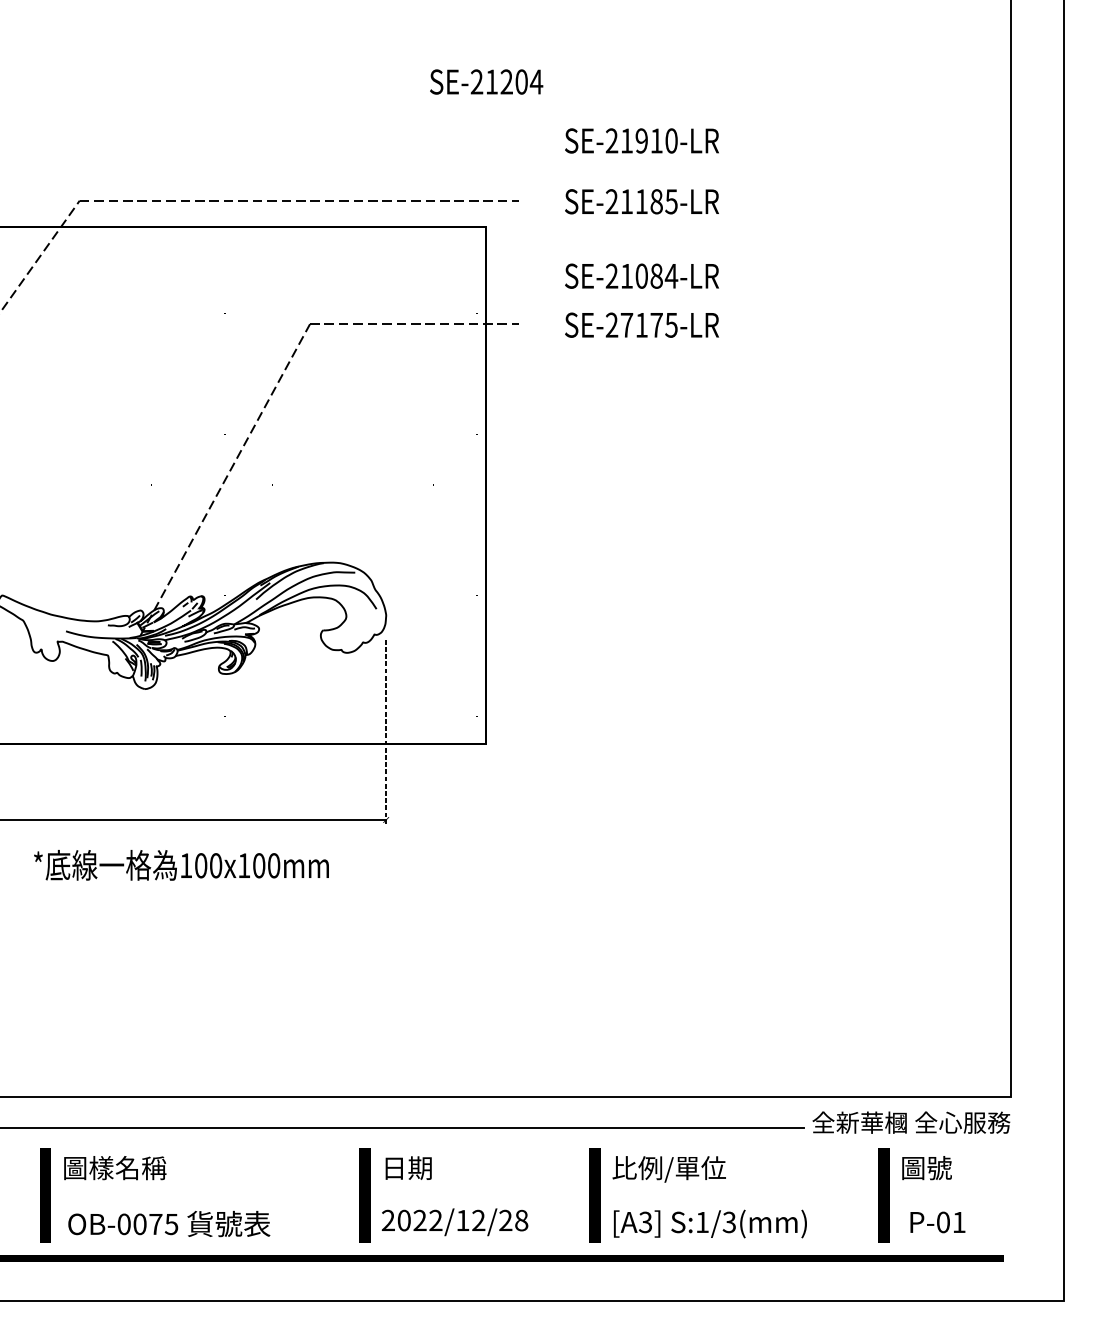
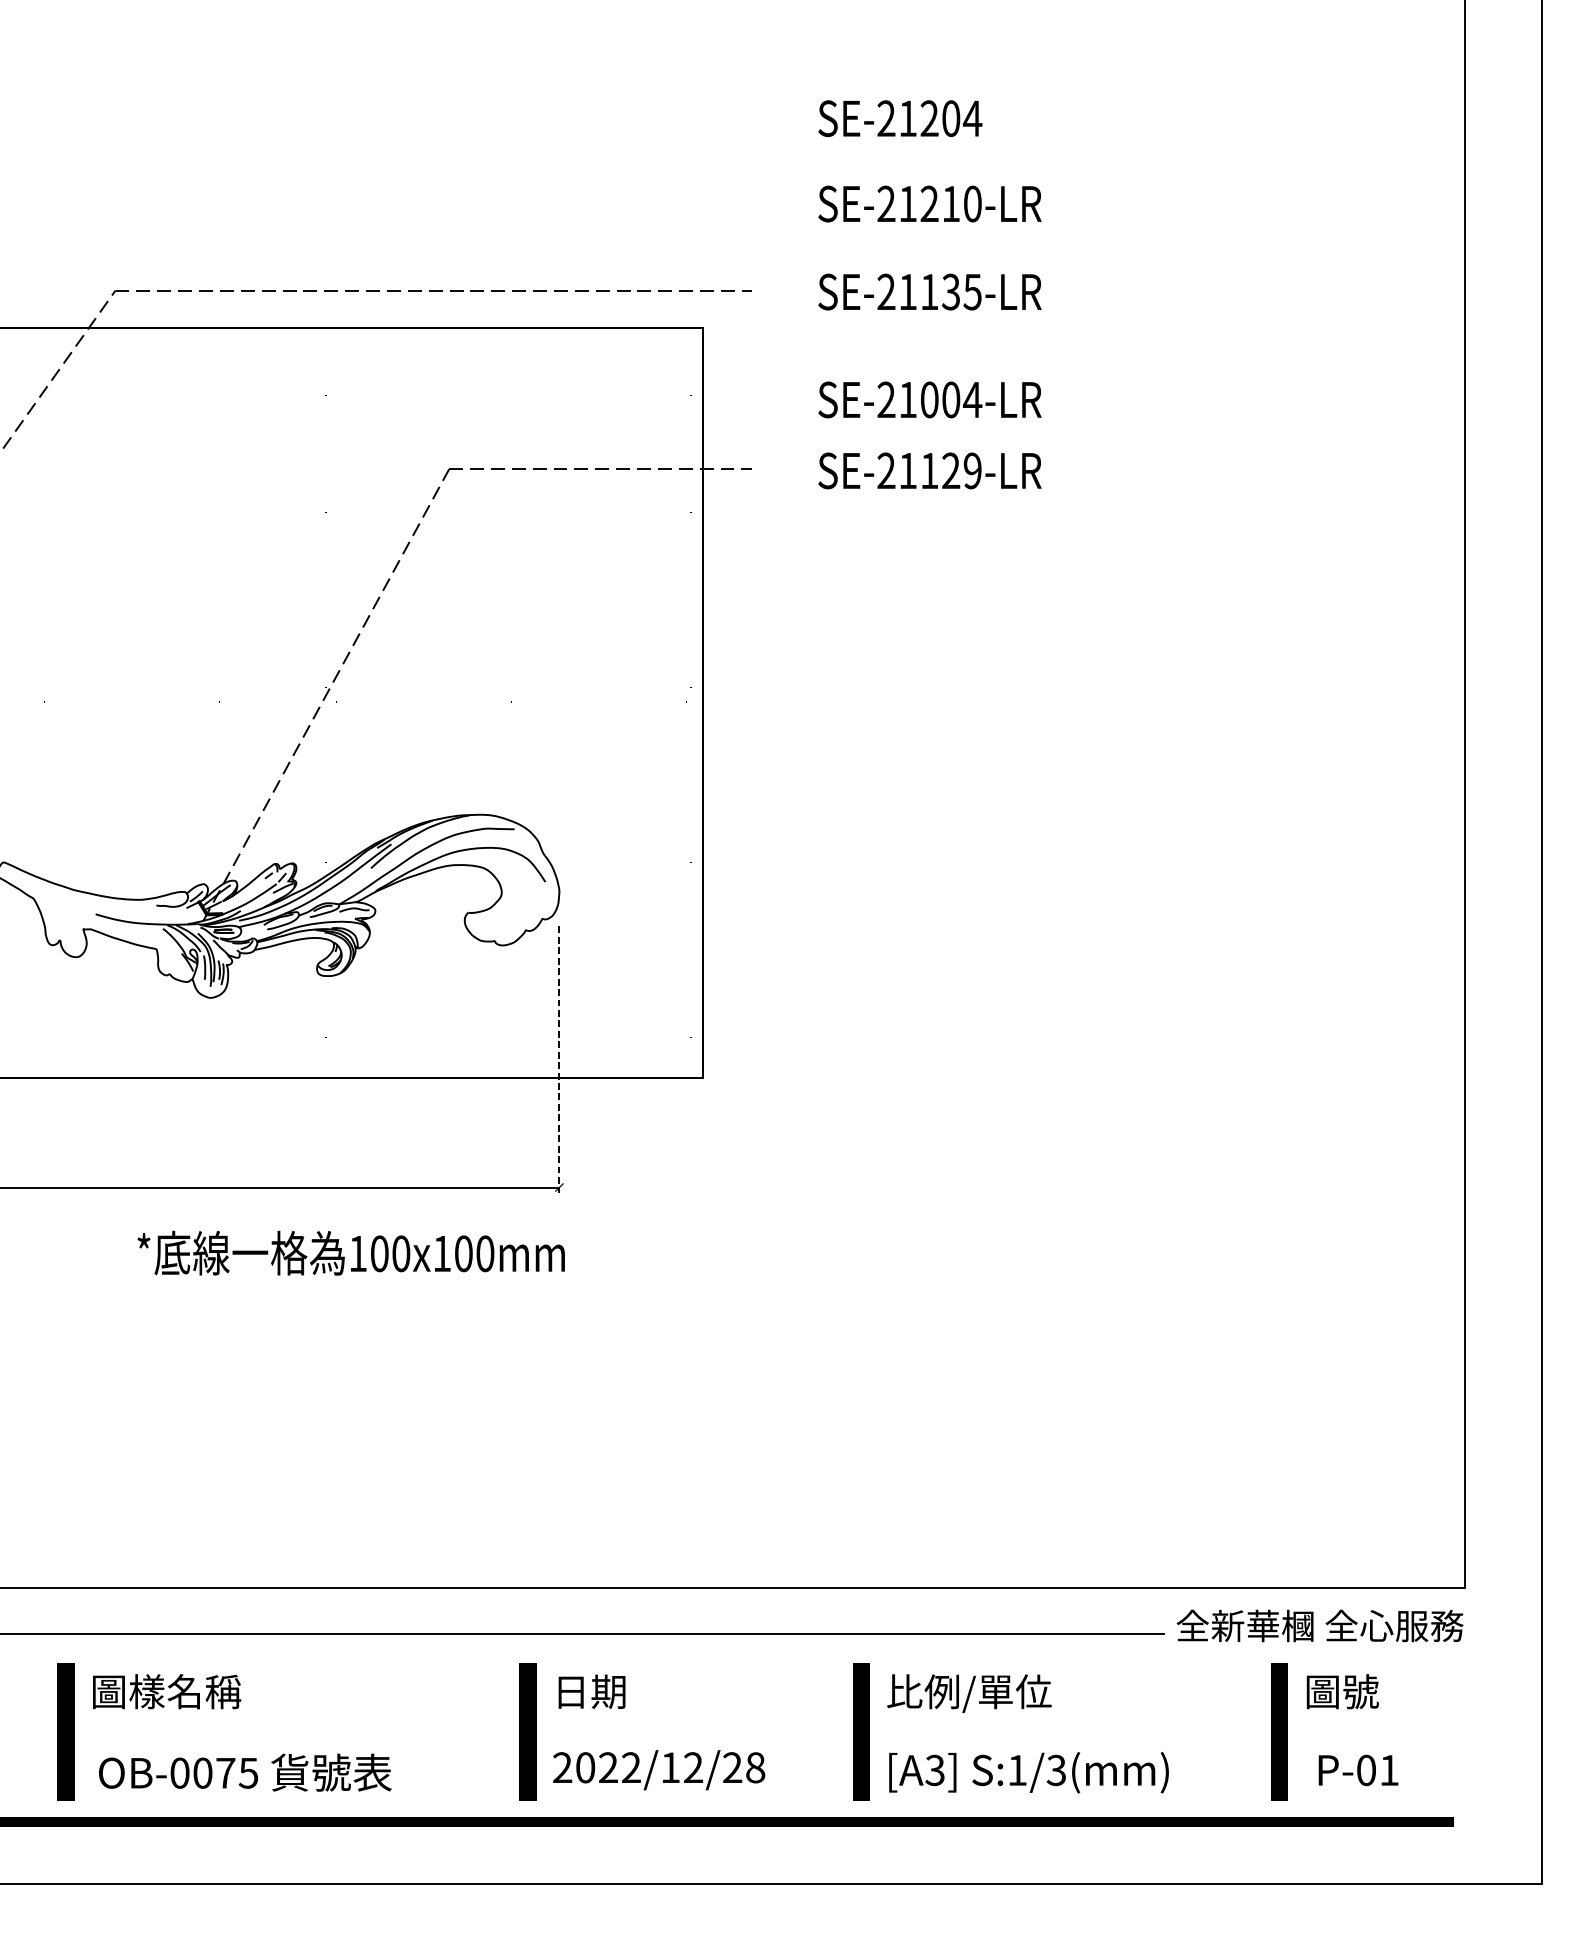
text: (486, 81) -> (900, 117), moved
text: (641, 140) -> (929, 203), SE-21910-LR -> SE-21210-LR
text: (656, 201) -> (950, 291), SE-21185-LR -> SE-21135-LR
text: (656, 276) -> (950, 400), SE-21084-LR -> SE-21004-LR
text: (648, 324) -> (939, 469), SE-27175-LR -> SE-21129-LR
text: (181, 865) -> (351, 1253), moved

